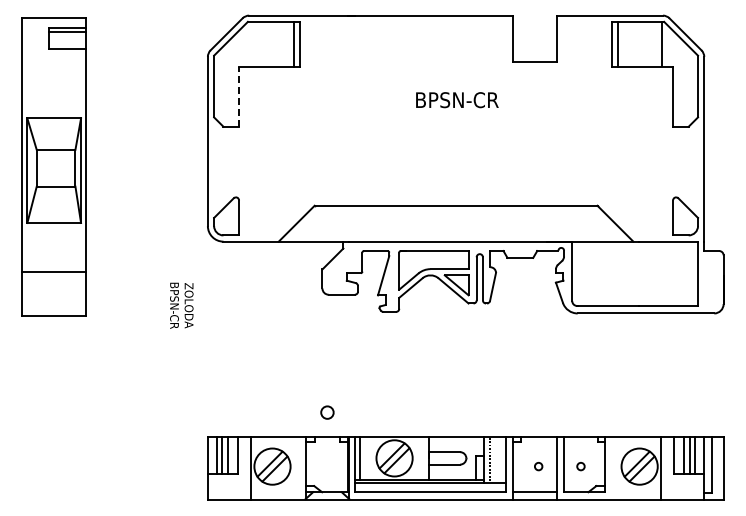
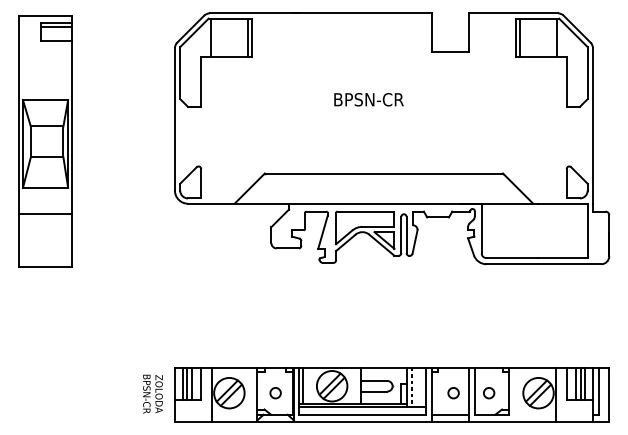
line: (250, 43) -> (210, 36), added
line: (239, 96) -> (201, 81), dashed -> solid
text: (457, 100) -> (369, 100), moved
line: (54, 271) -> (45, 213), moved
text: (181, 305) -> (152, 393), moved
circle: (327, 412) -> (275, 393), moved
circle: (538, 466) -> (453, 393), size x1.67
circle: (580, 466) -> (488, 393), size x1.67

